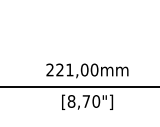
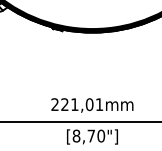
text: (94, 69) -> (99, 104), 221,00mm -> 221,01mm

